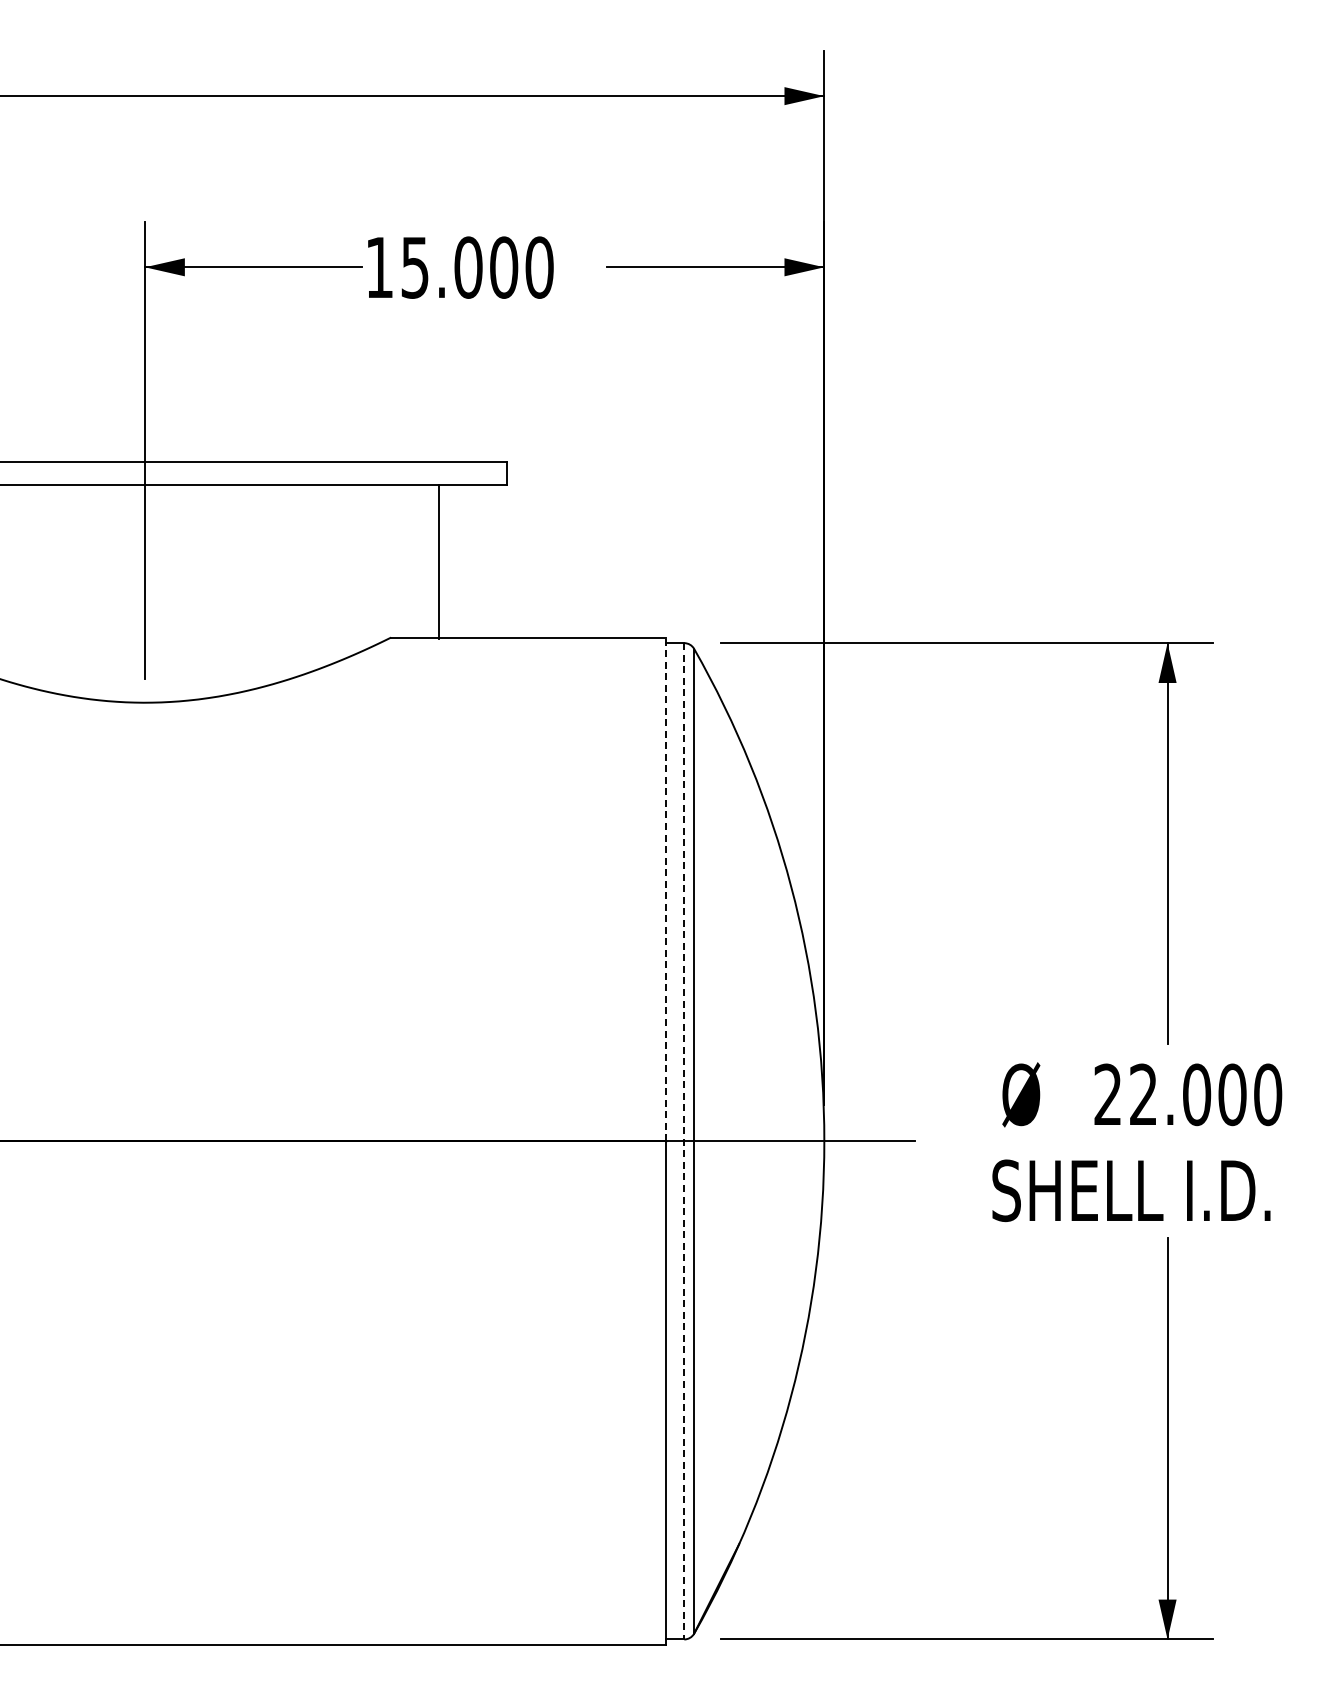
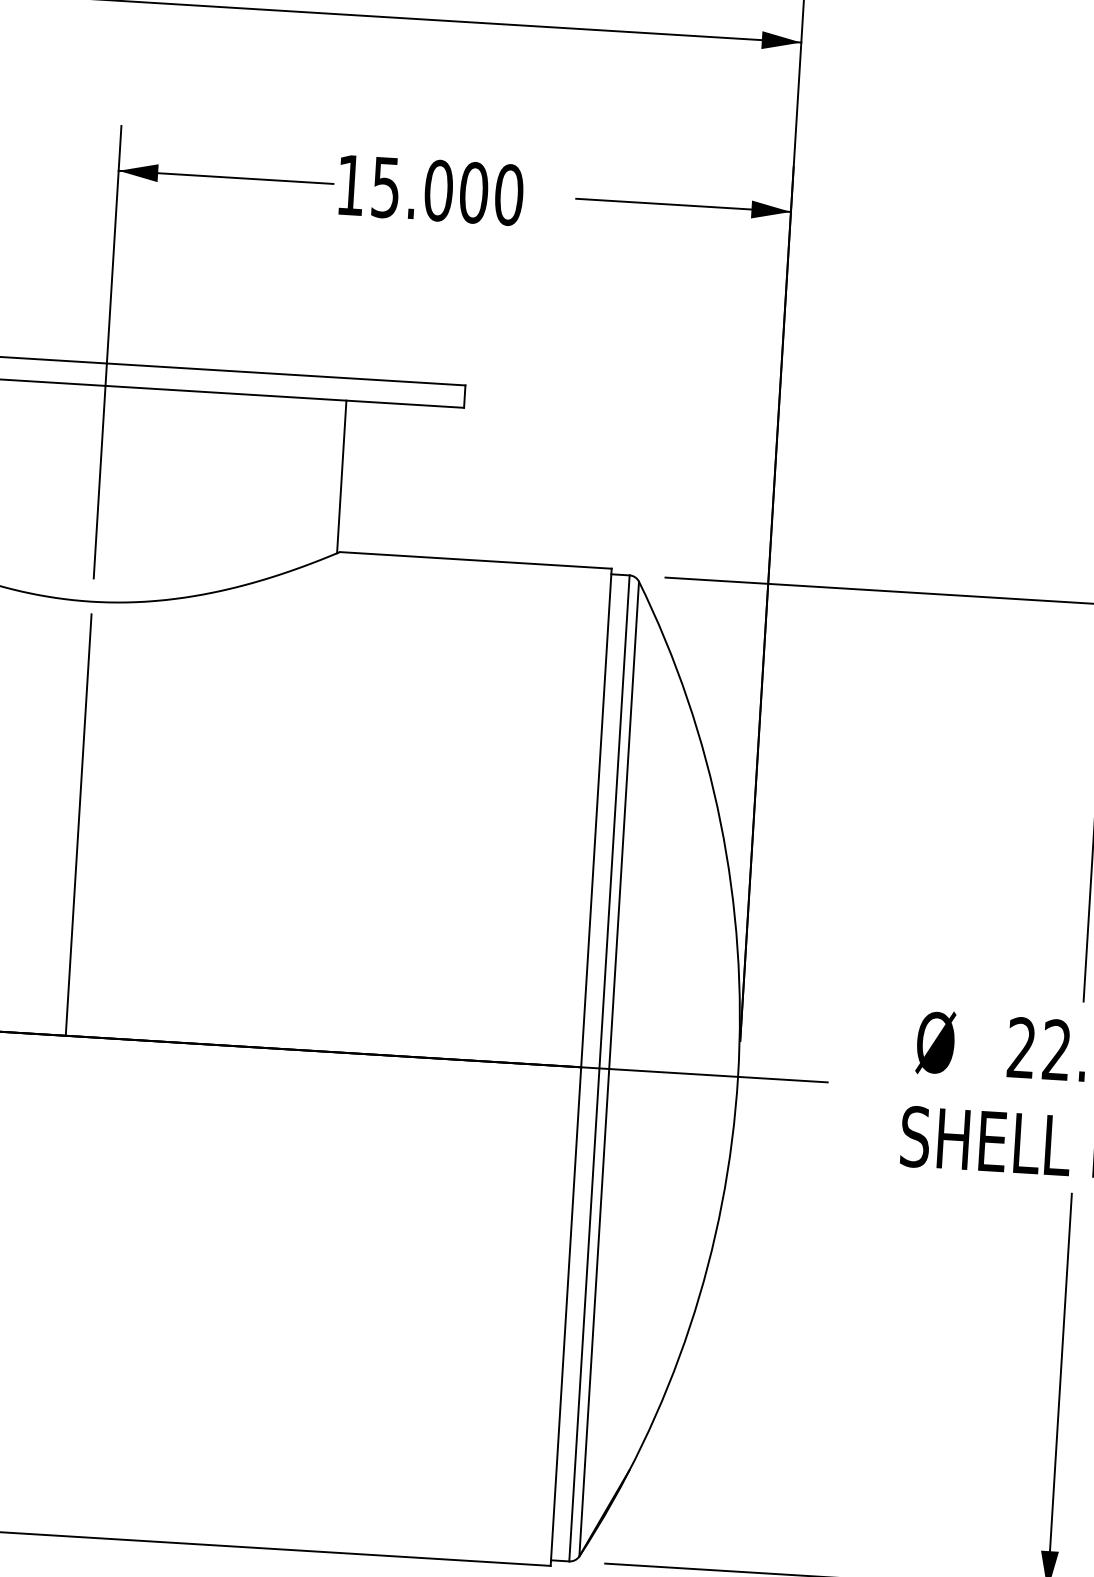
line: (439, 561) -> (341, 476), moved
line: (665, 889) -> (596, 818), dashed -> solid
line: (145, 928) -> (79, 825), added
line: (684, 1141) -> (599, 1068), dashed -> solid

